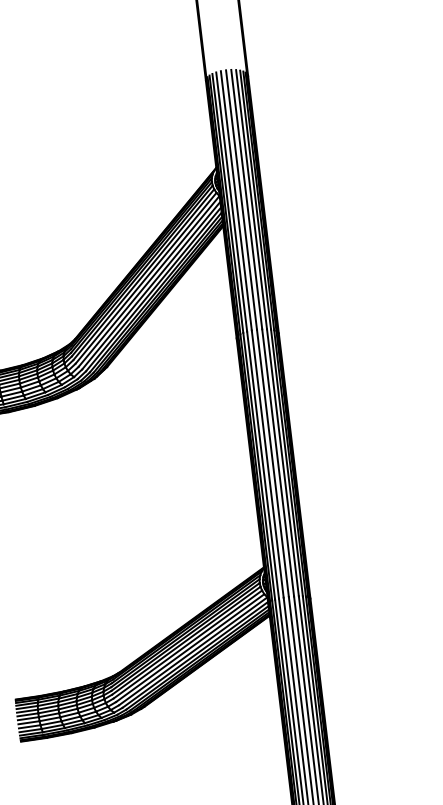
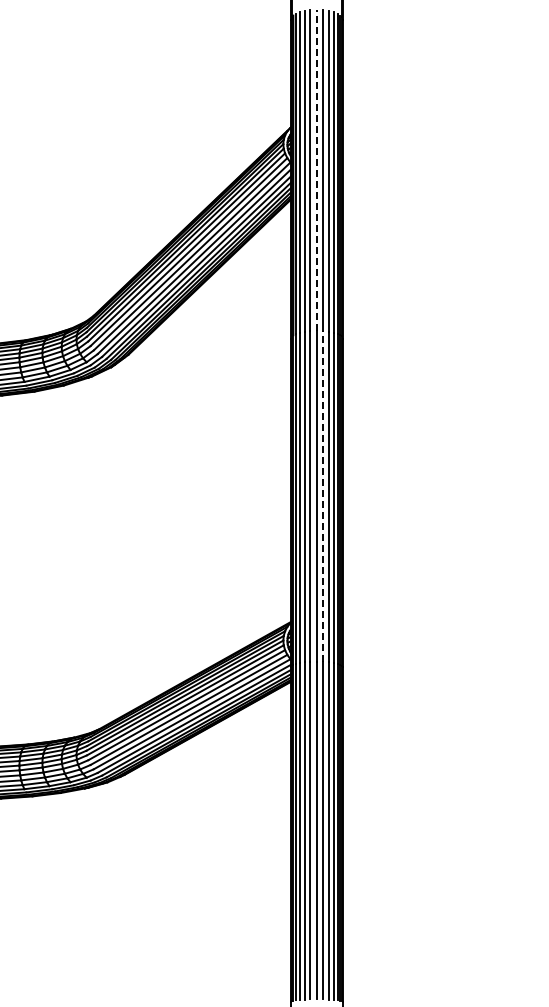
line: (241, 200) -> (316, 170), solid -> dashed
line: (278, 462) -> (323, 496), solid -> dashed

